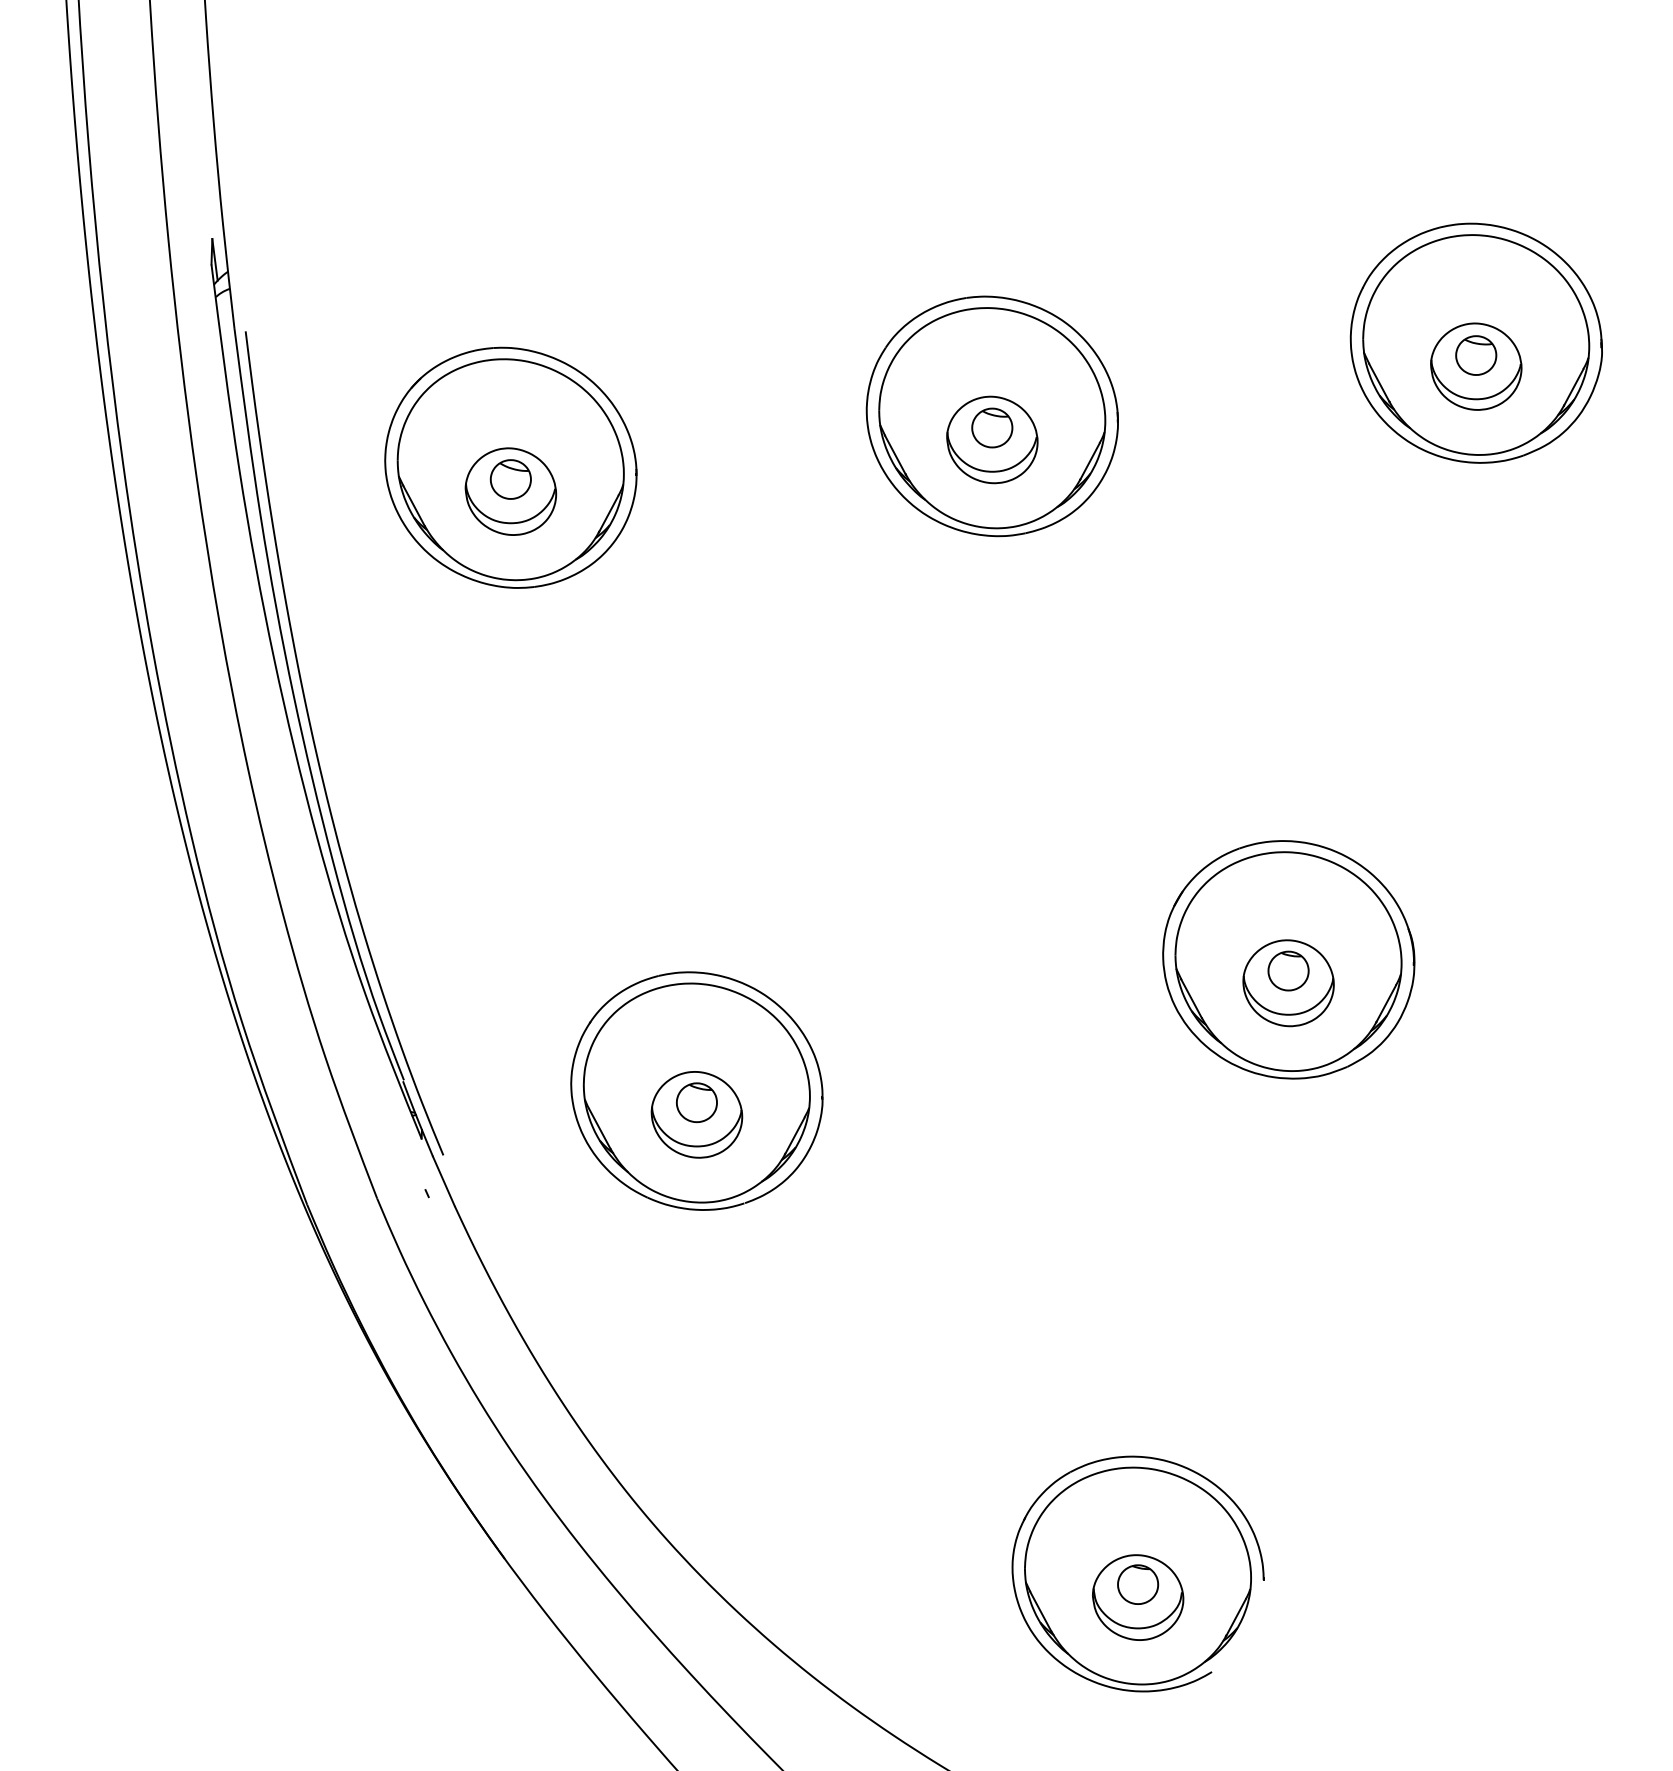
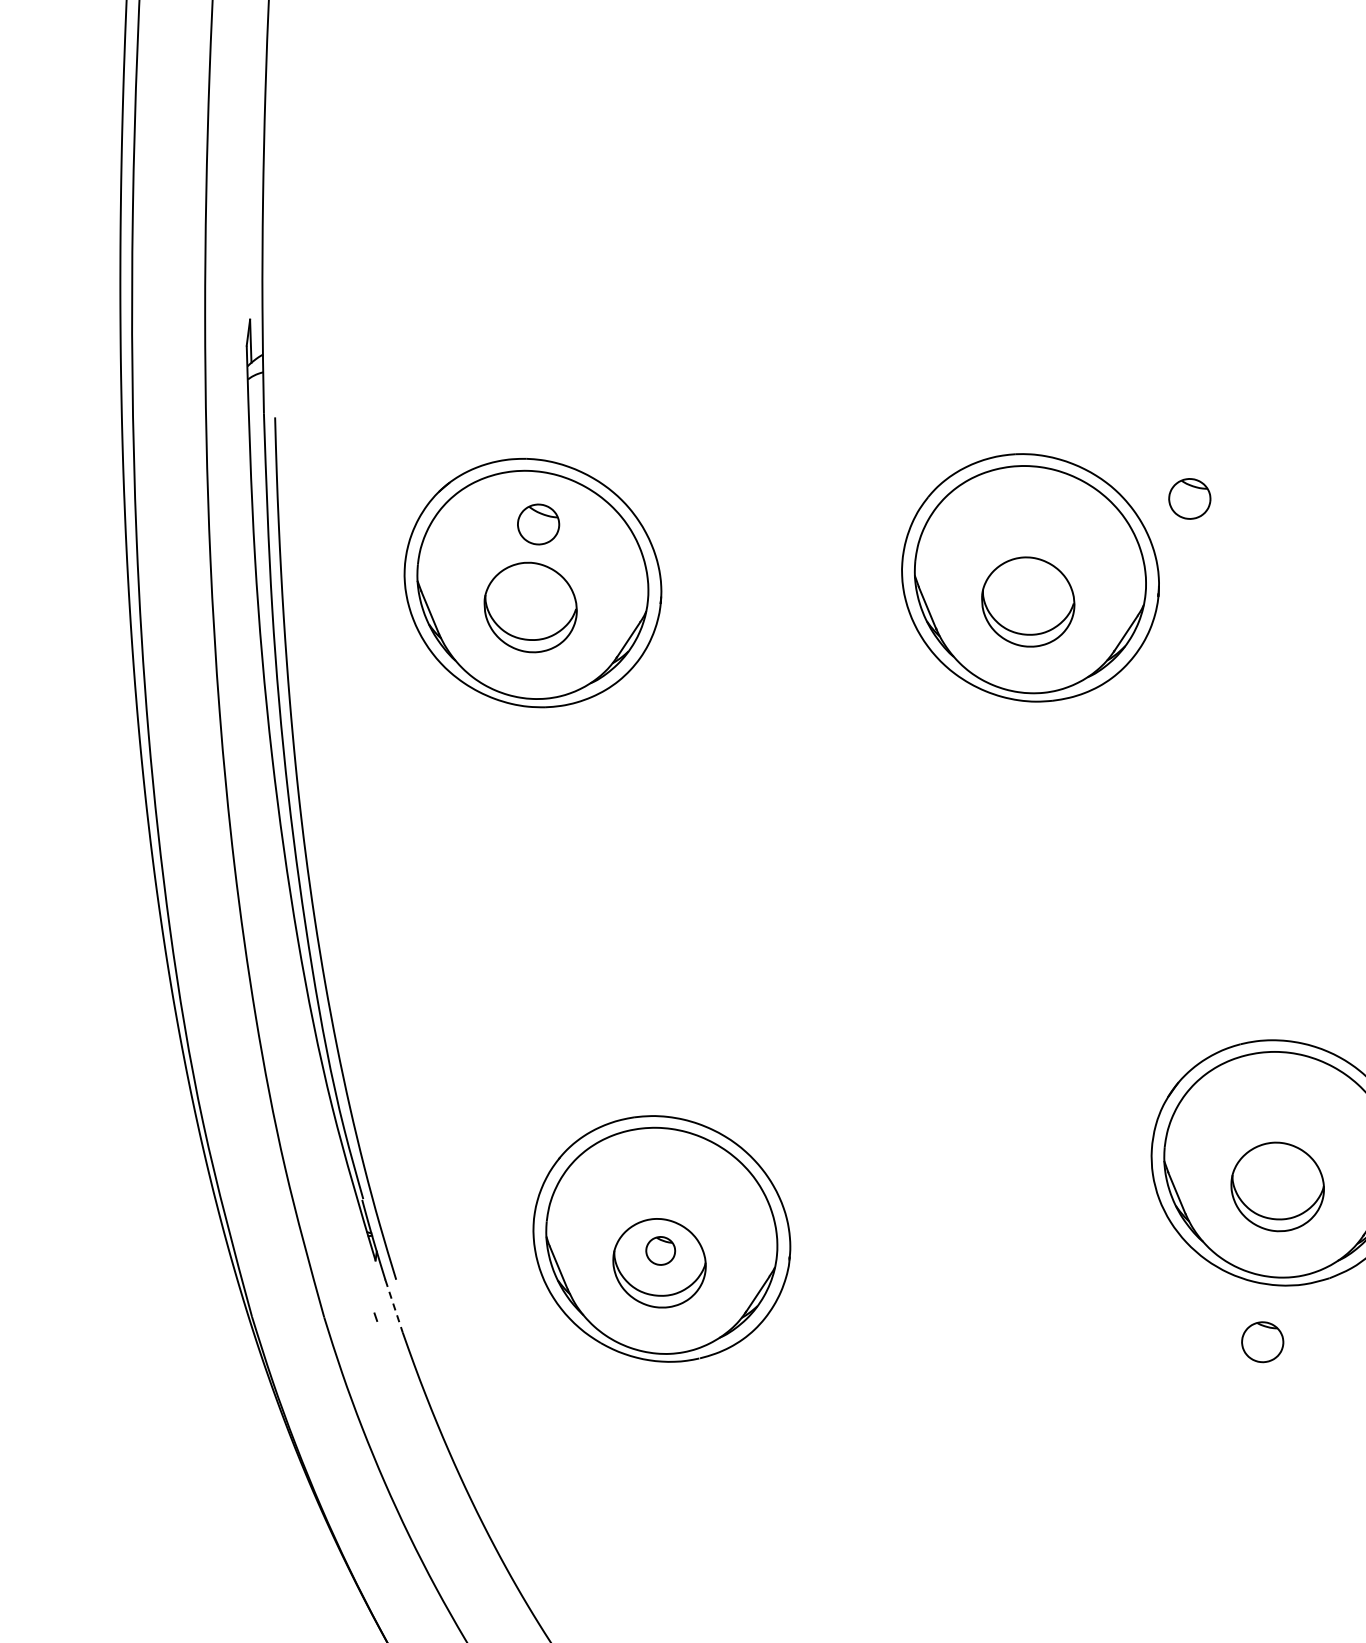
part: (992, 427) -> (1190, 498), moved
part: (510, 479) -> (538, 524), moved
part: (1288, 970) -> (1262, 1341), moved
part: (696, 1102) -> (660, 1250), size x0.7
line: (443, 1181) -> (393, 1306), solid -> dashed

